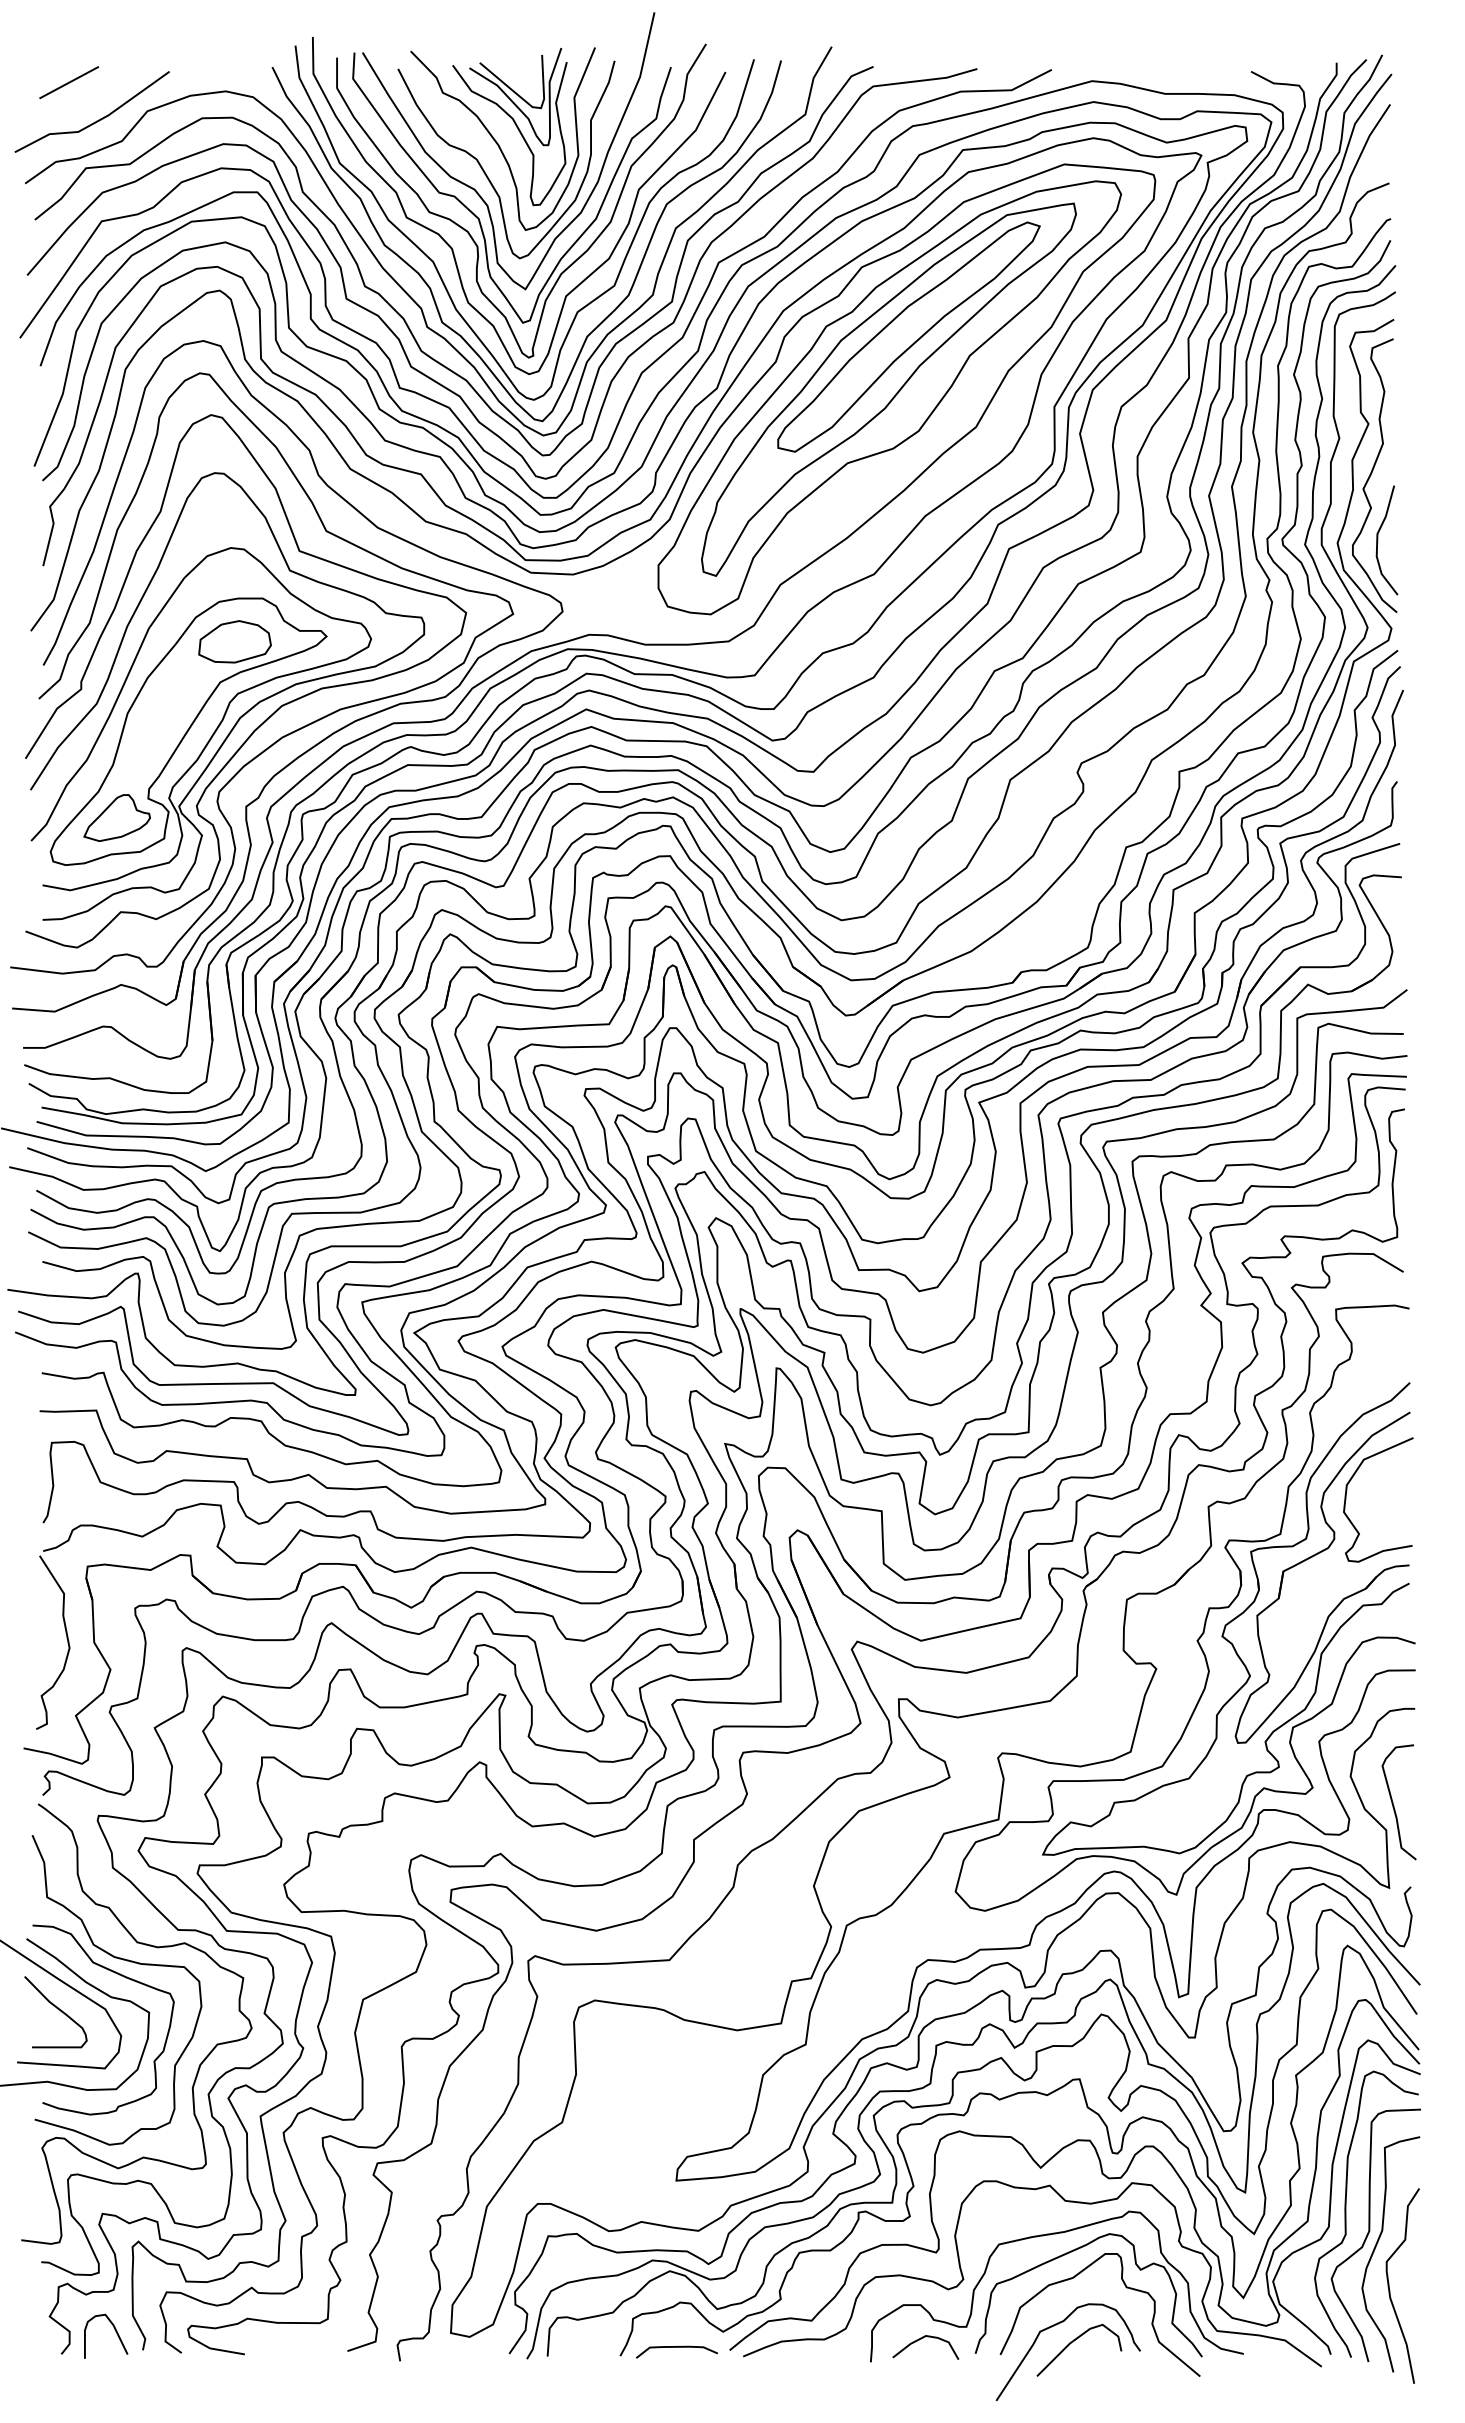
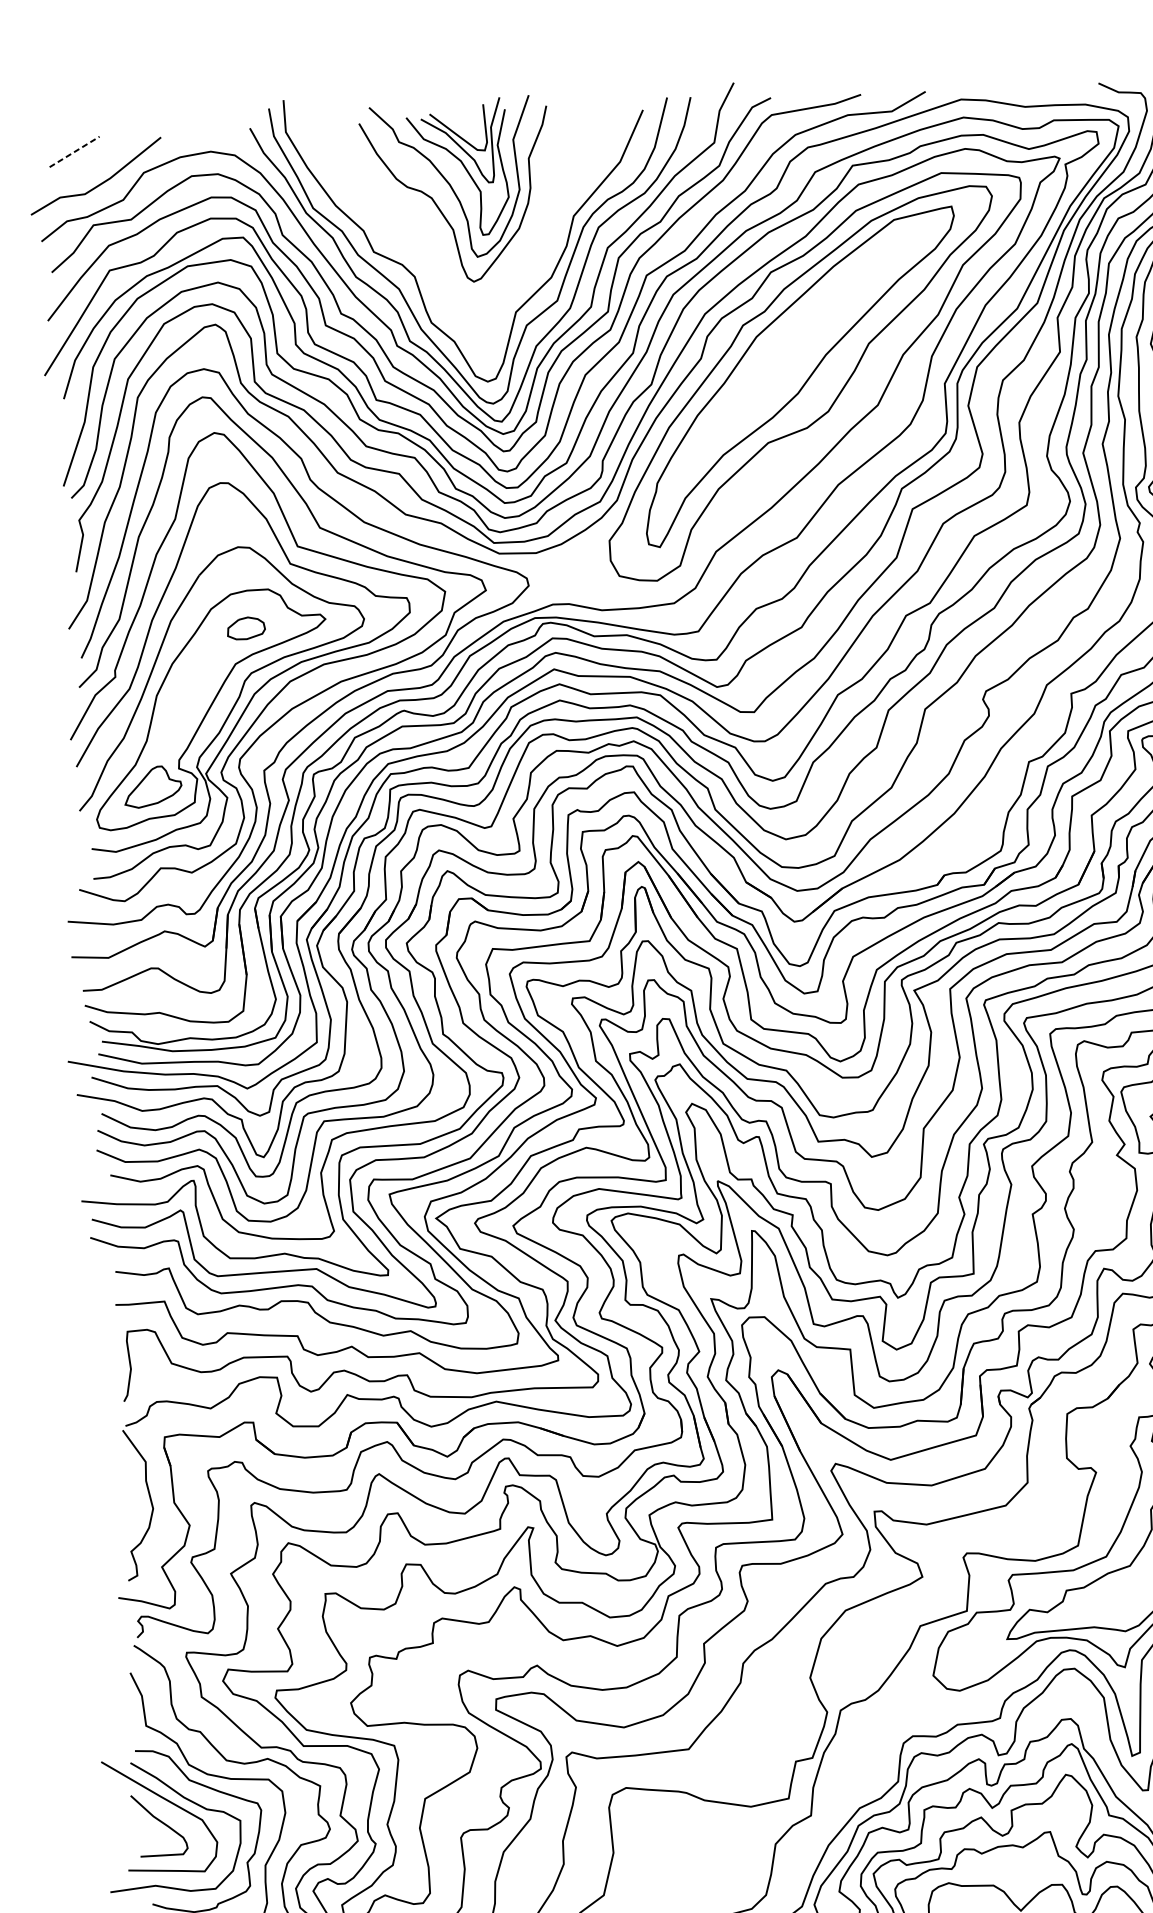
line: (69, 82) -> (74, 151), solid -> dashed
part: (488, 205) -> (444, 237), removed
part: (908, 336) -> (814, 330), removed
part: (234, 641) -> (245, 628), size x0.6

